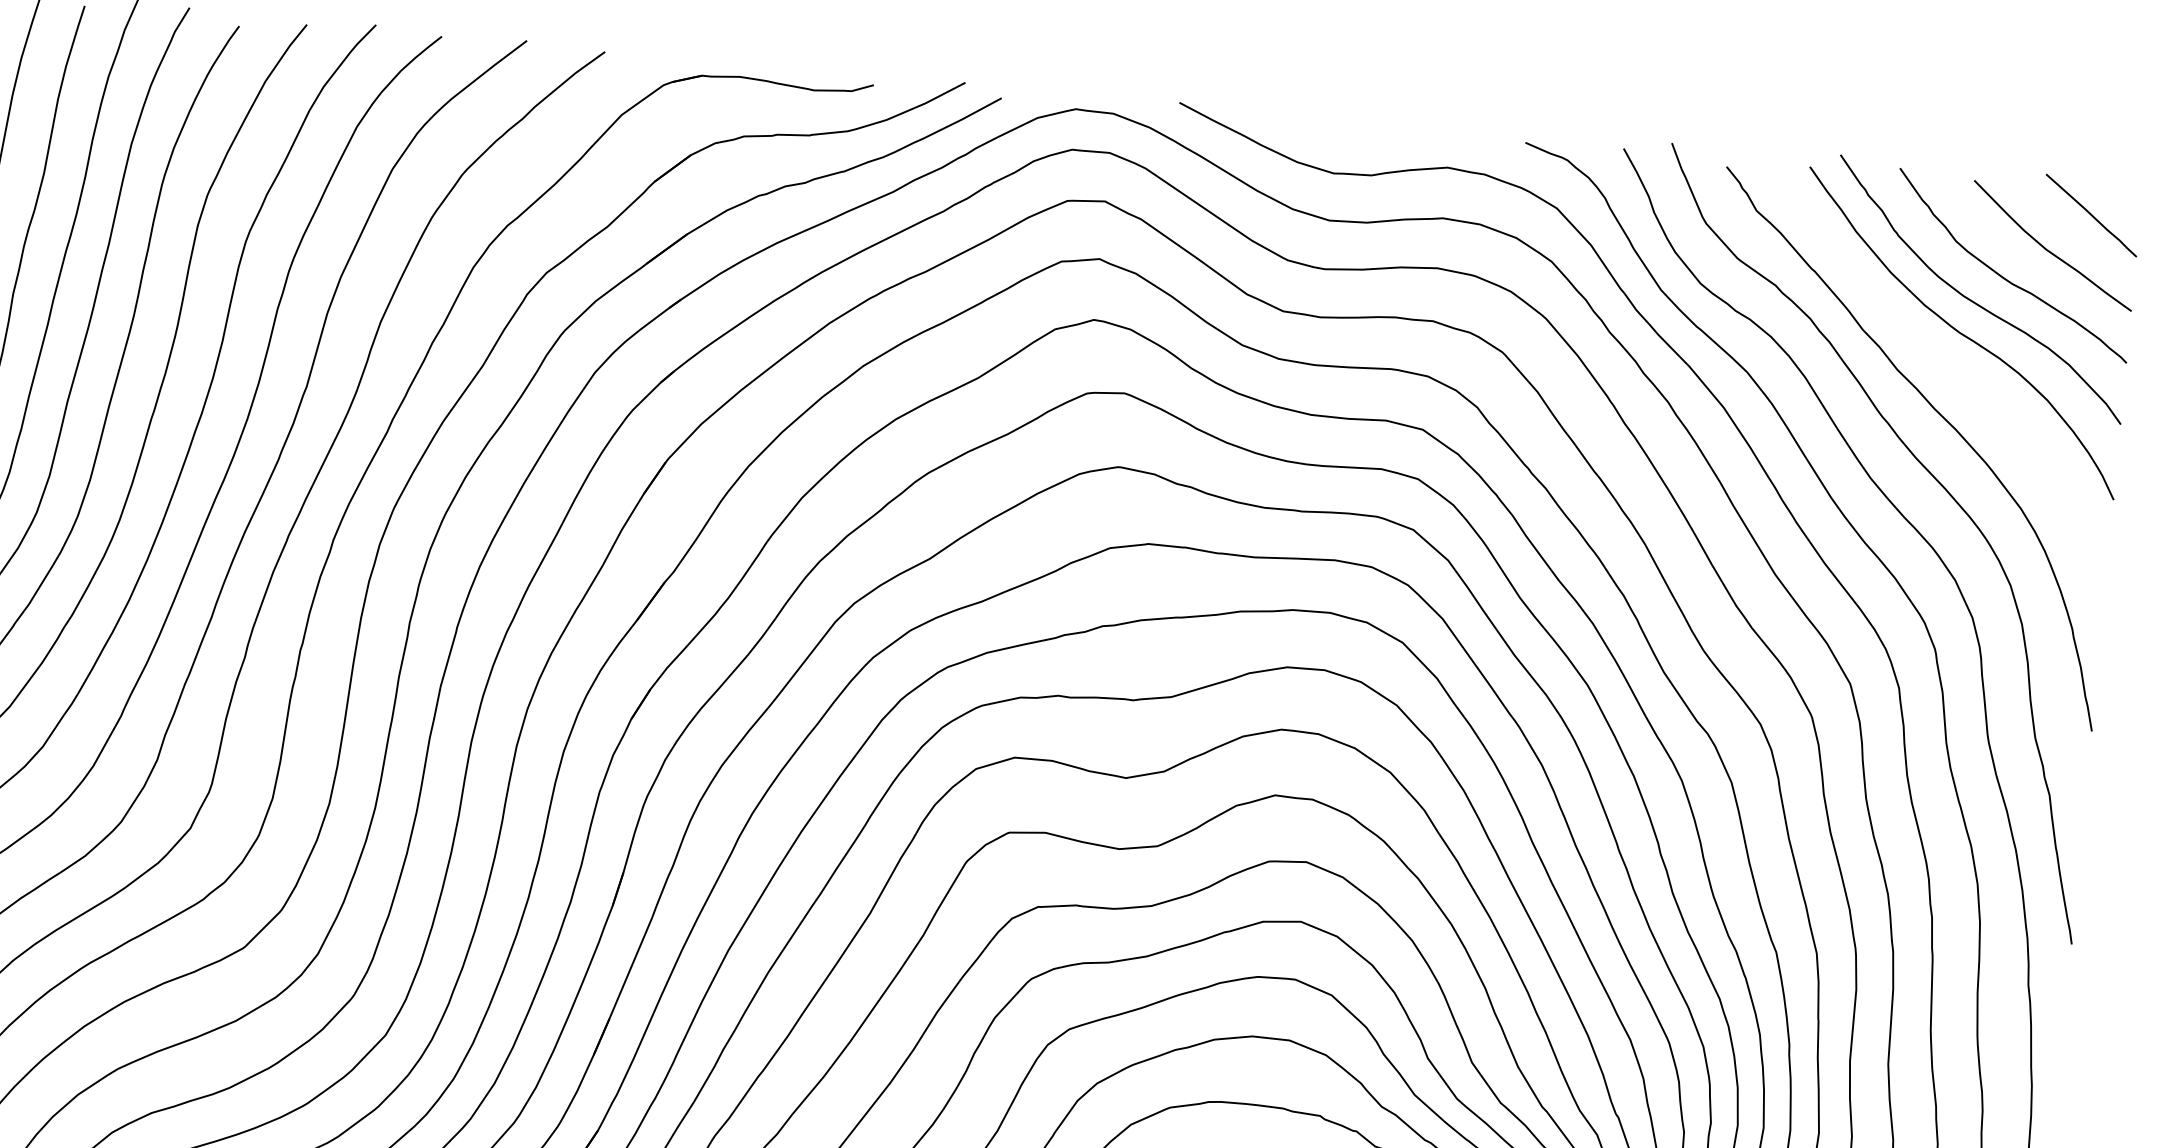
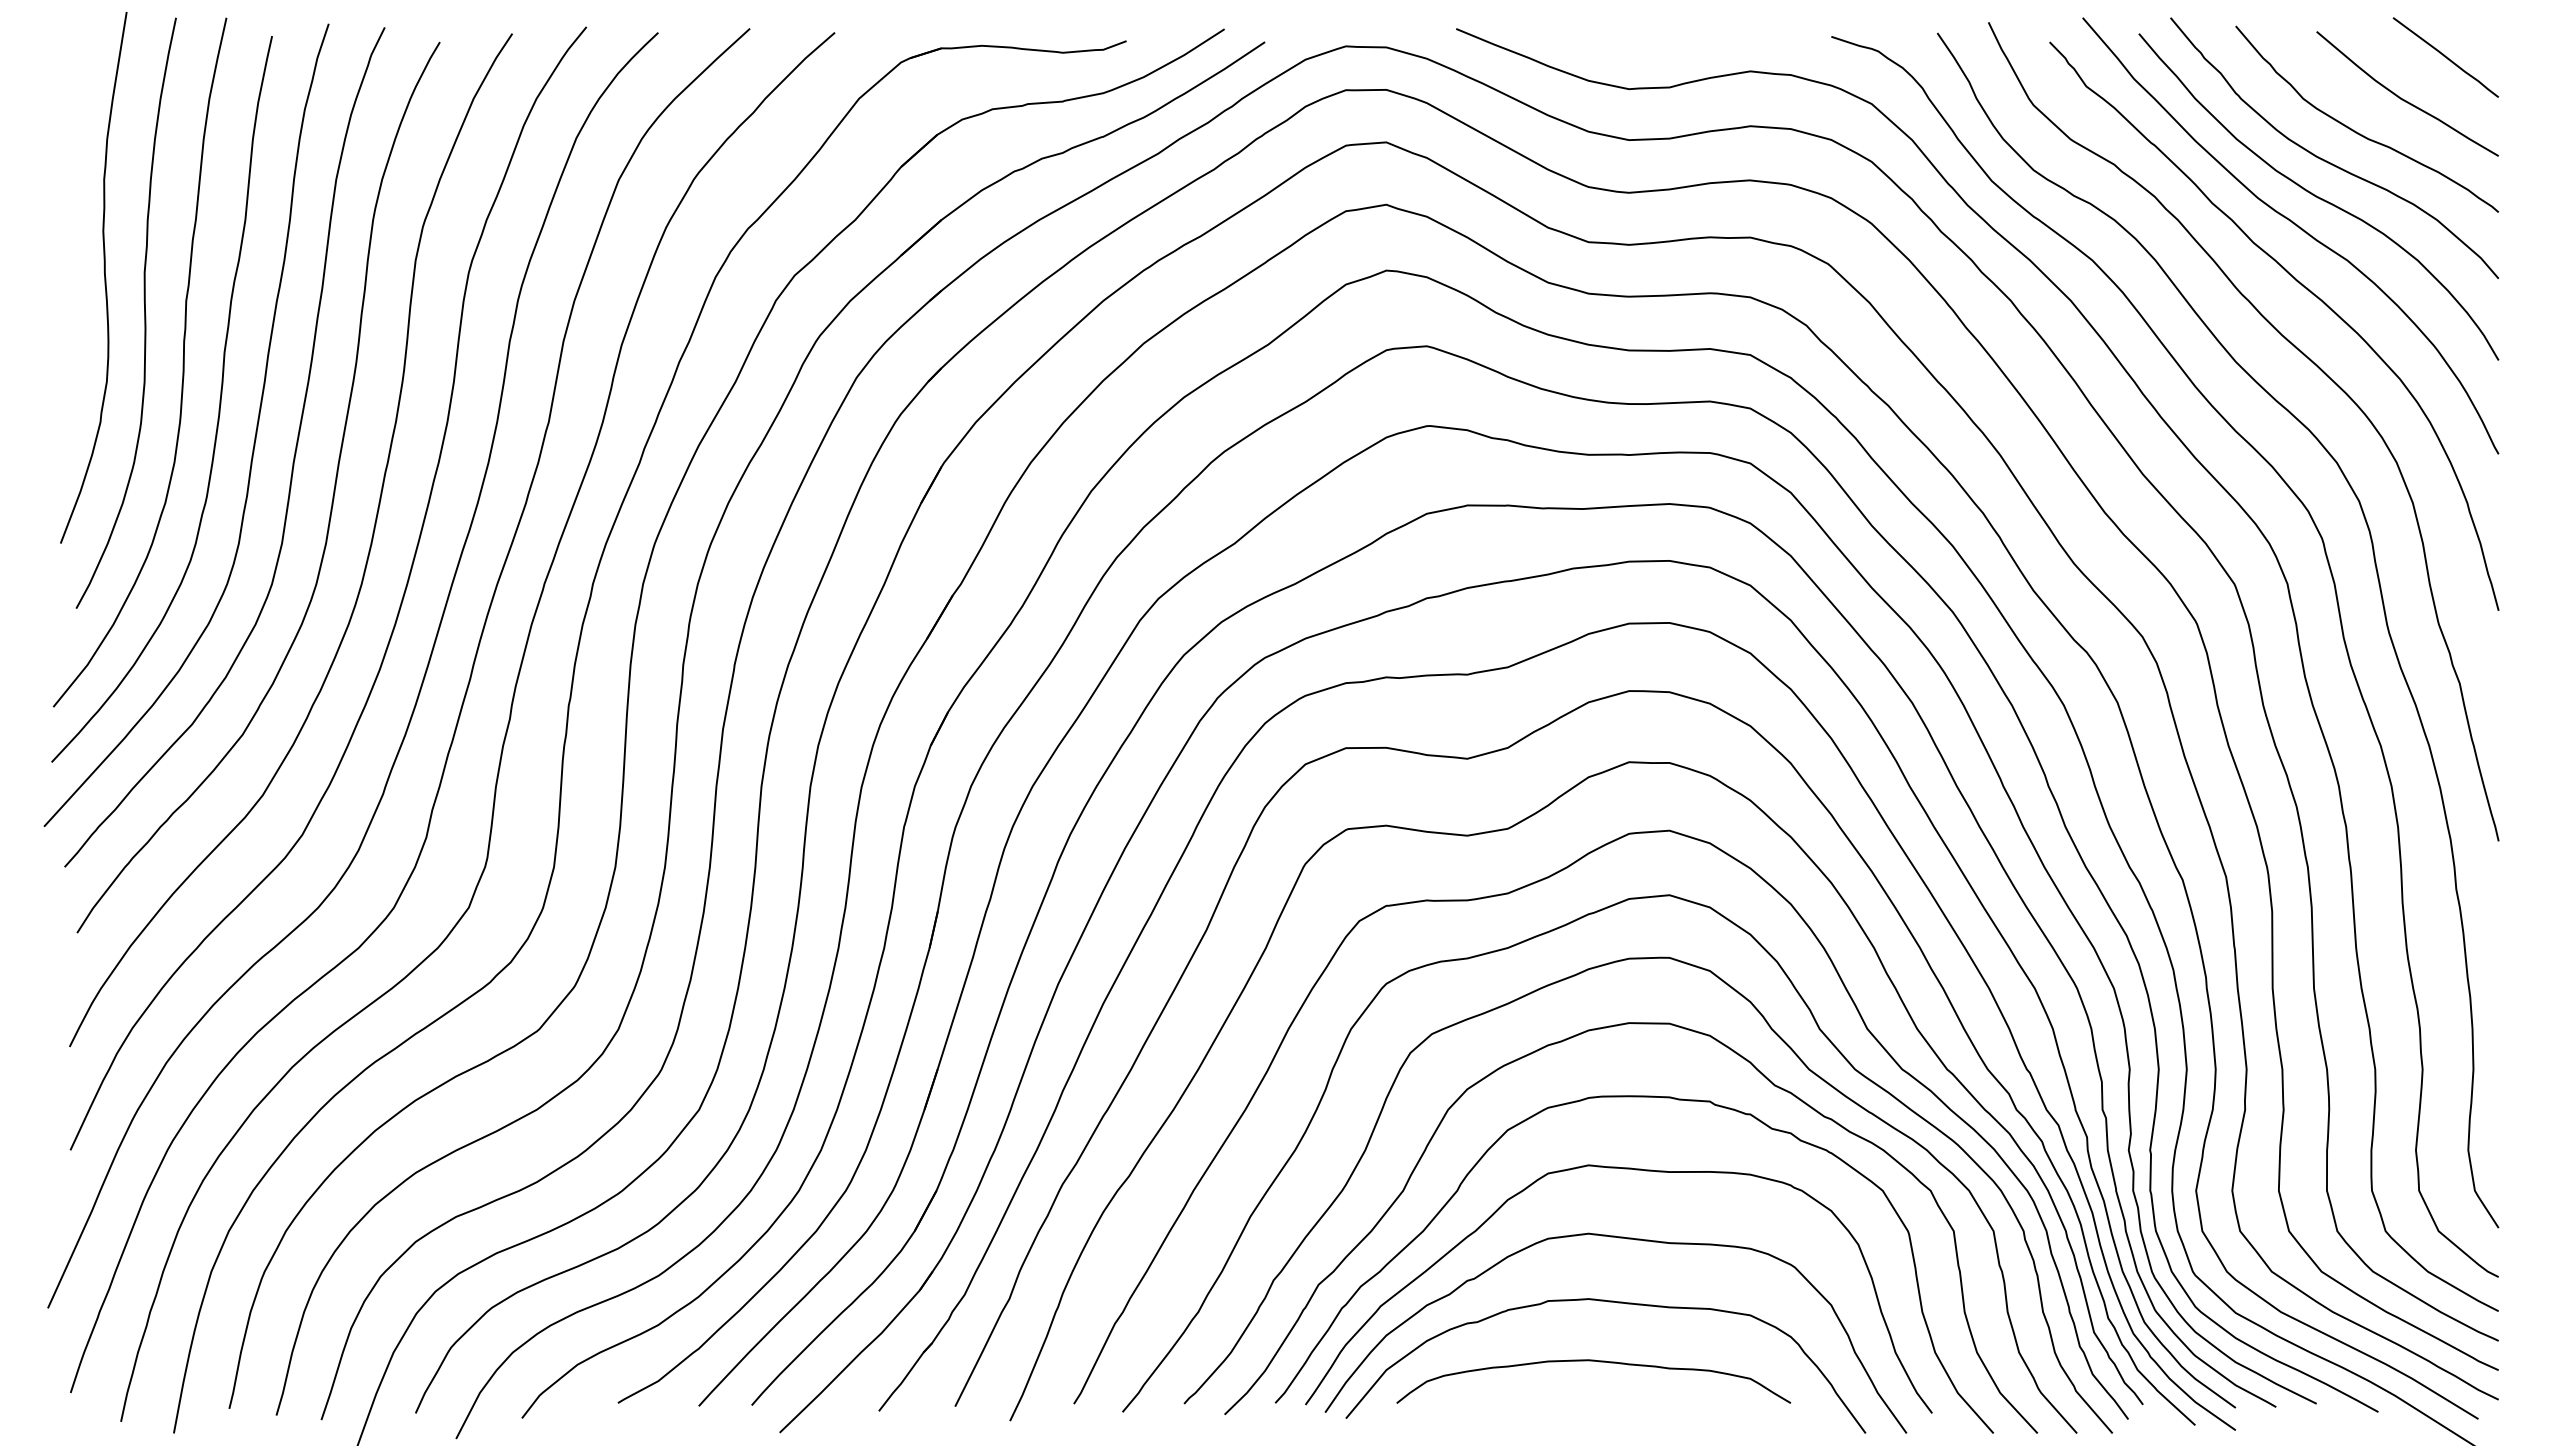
curve: (1939, 359) -> (2297, 227), added

